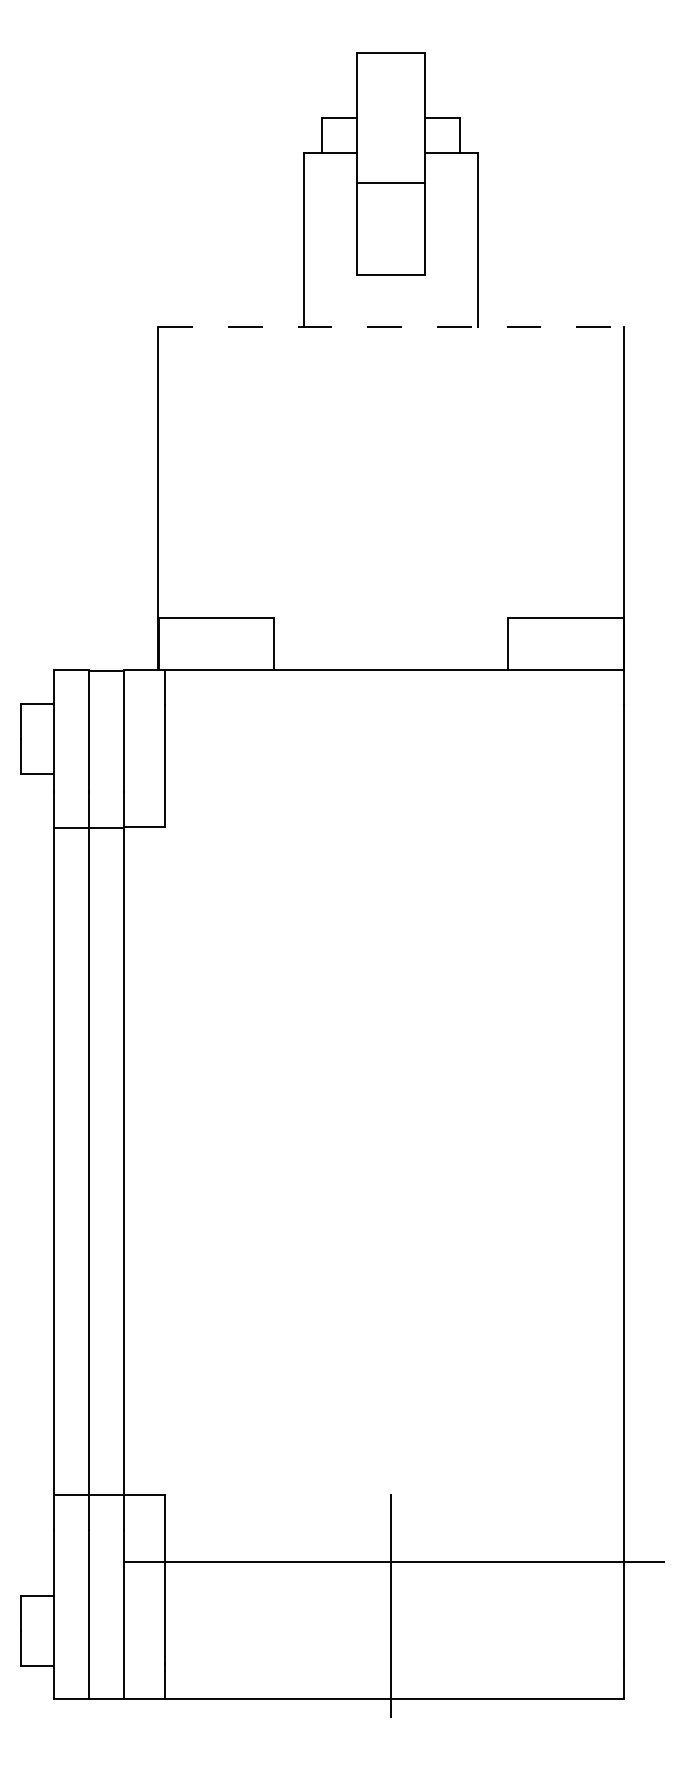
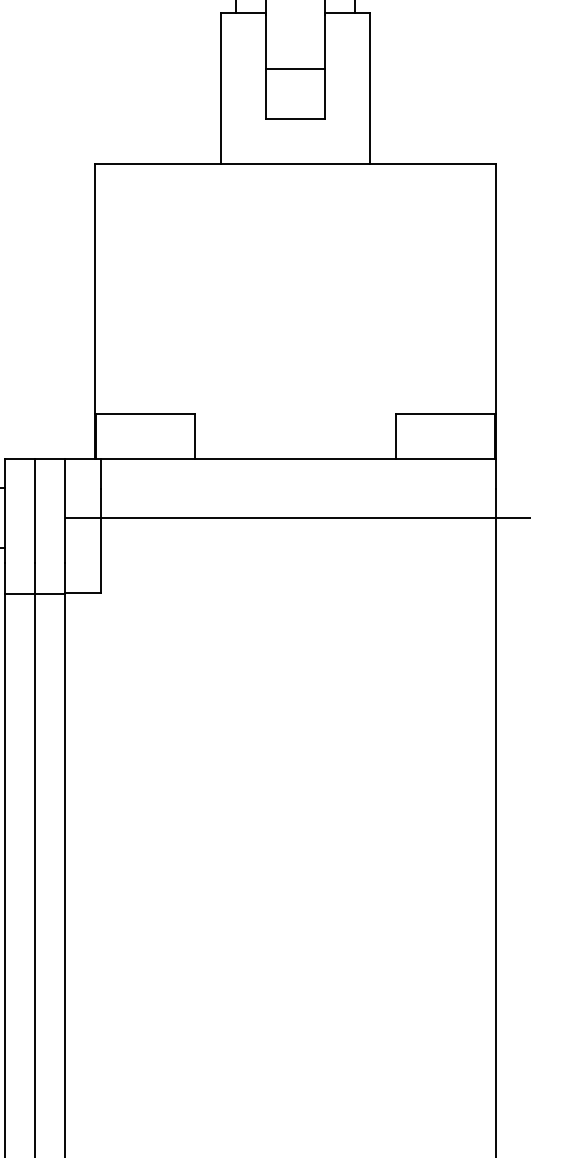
line: (390, 182) -> (295, 69), moved
line: (391, 327) -> (295, 163), dashed -> solid
line: (394, 739) -> (298, 518), added

